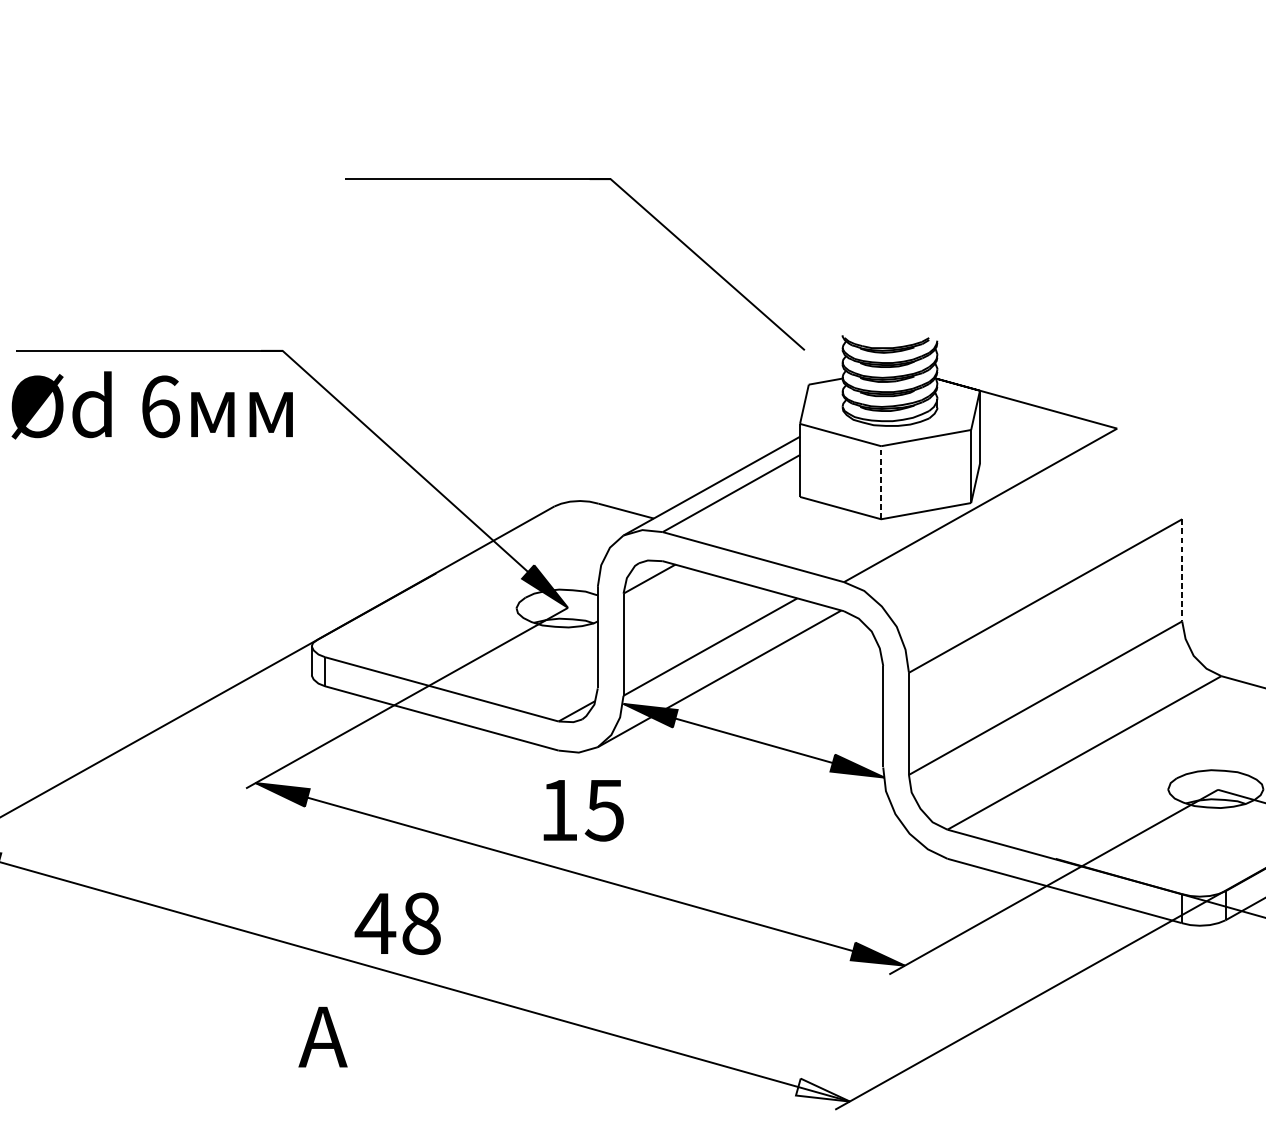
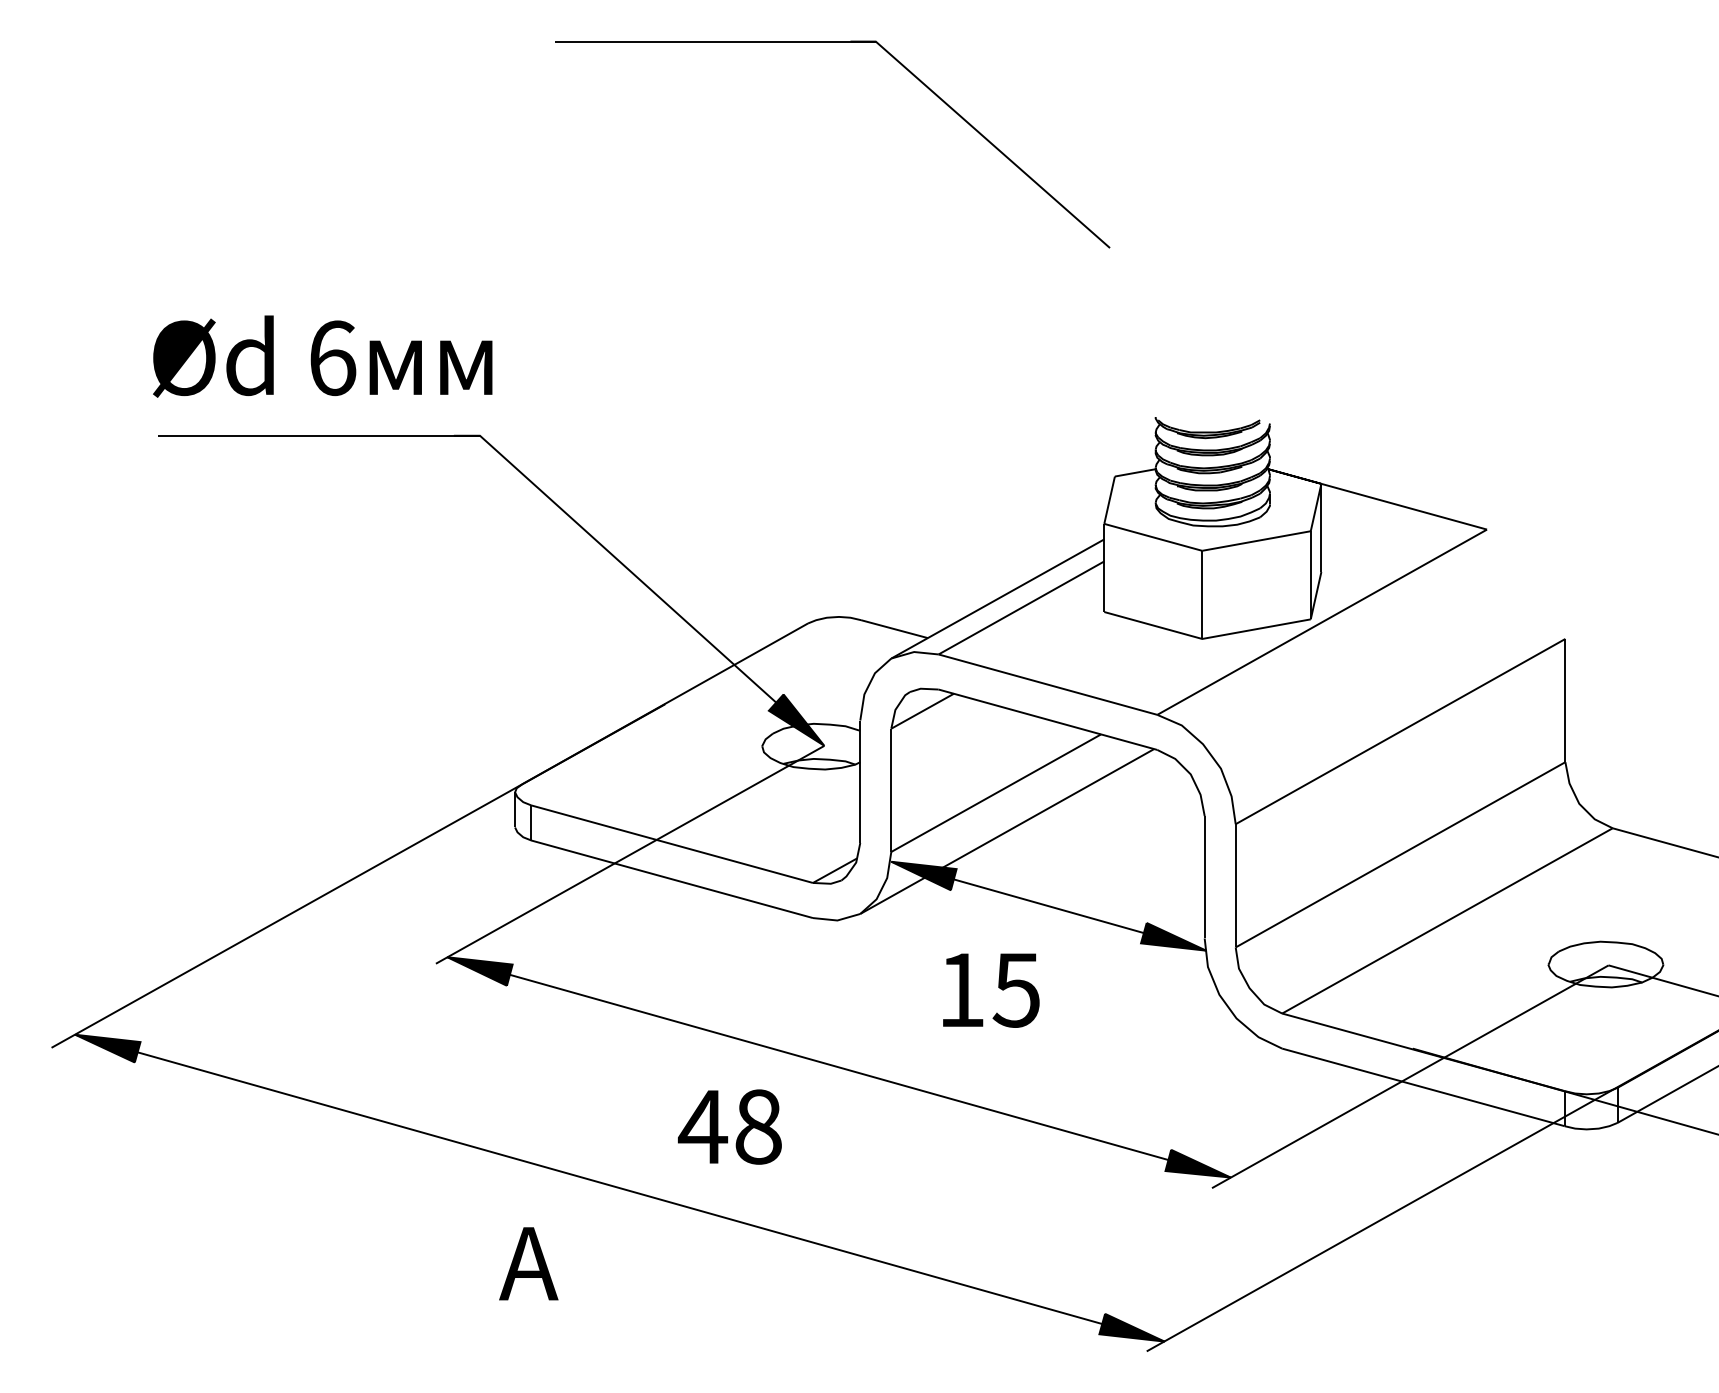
part: (574, 179) -> (832, 42), moved
text: (152, 405) -> (322, 356), moved
line: (881, 482) -> (1202, 594), dashed -> solid
line: (1182, 570) -> (1565, 700), dashed -> solid
text: (583, 810) -> (991, 990), moved
text: (397, 923) -> (729, 1126), moved
fill: (822, 1089) -> (1131, 1327), added

